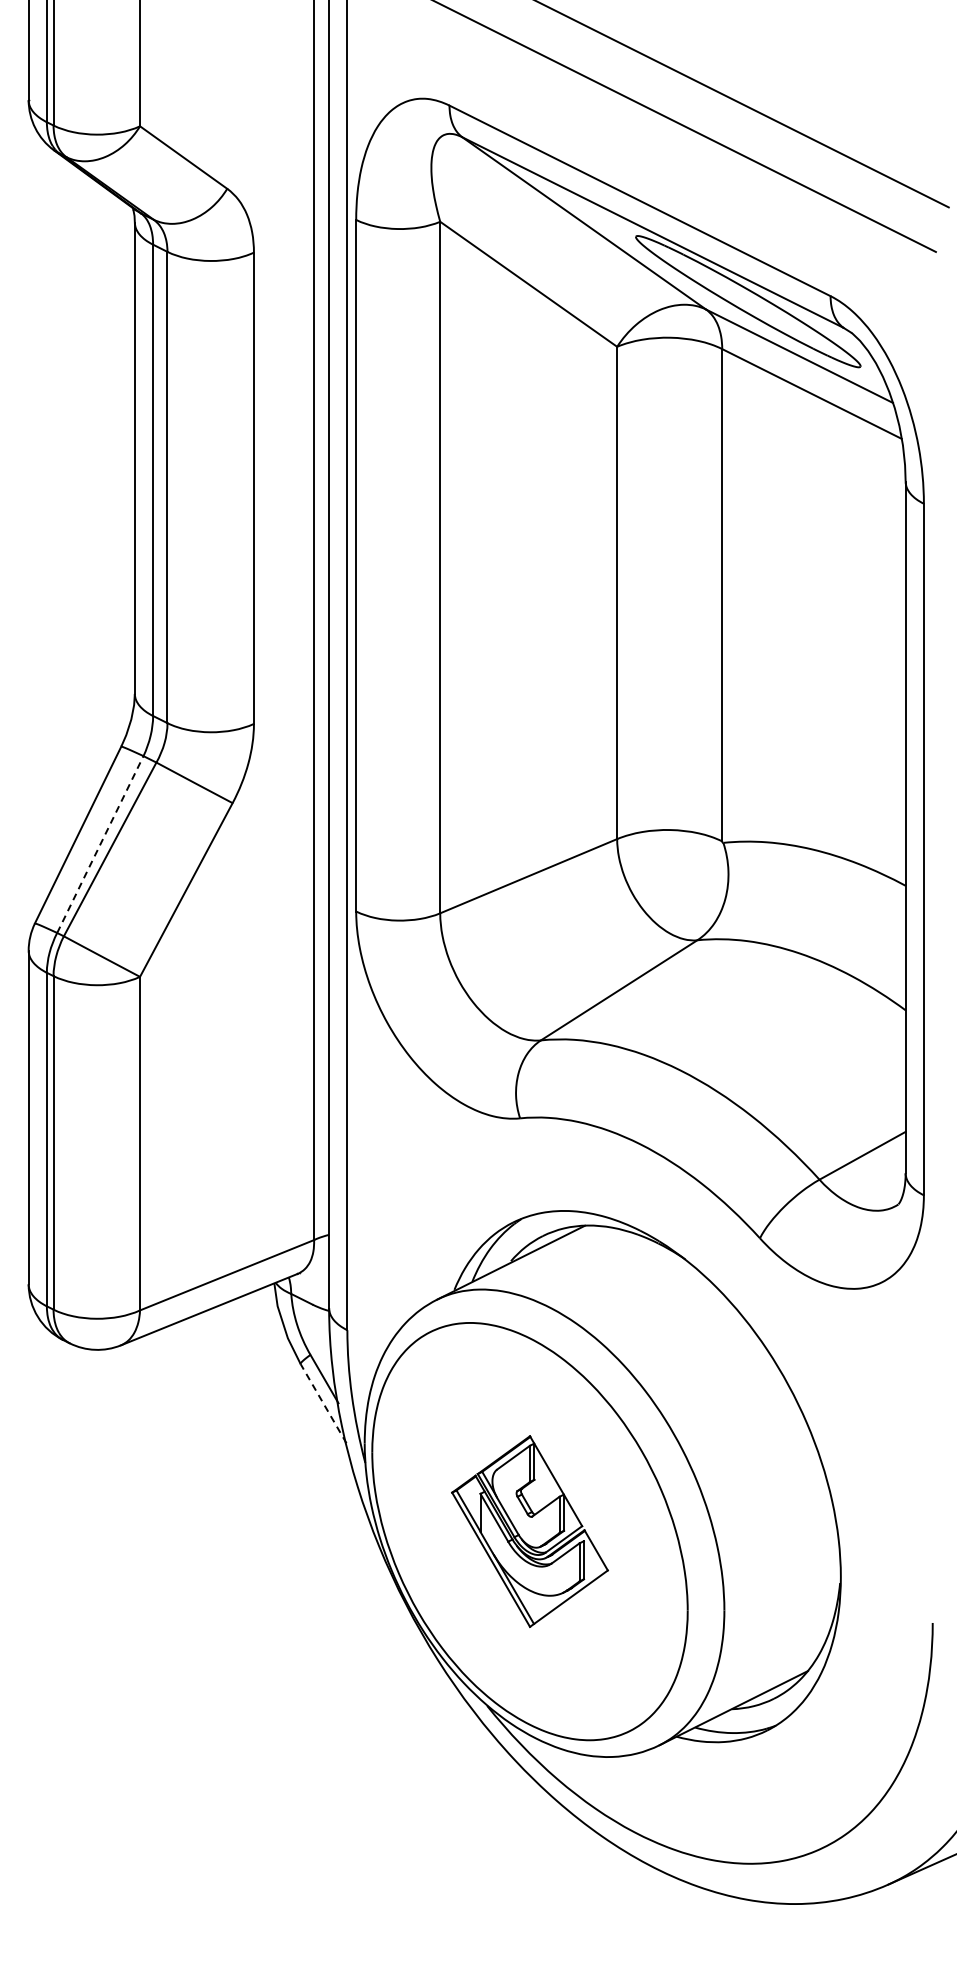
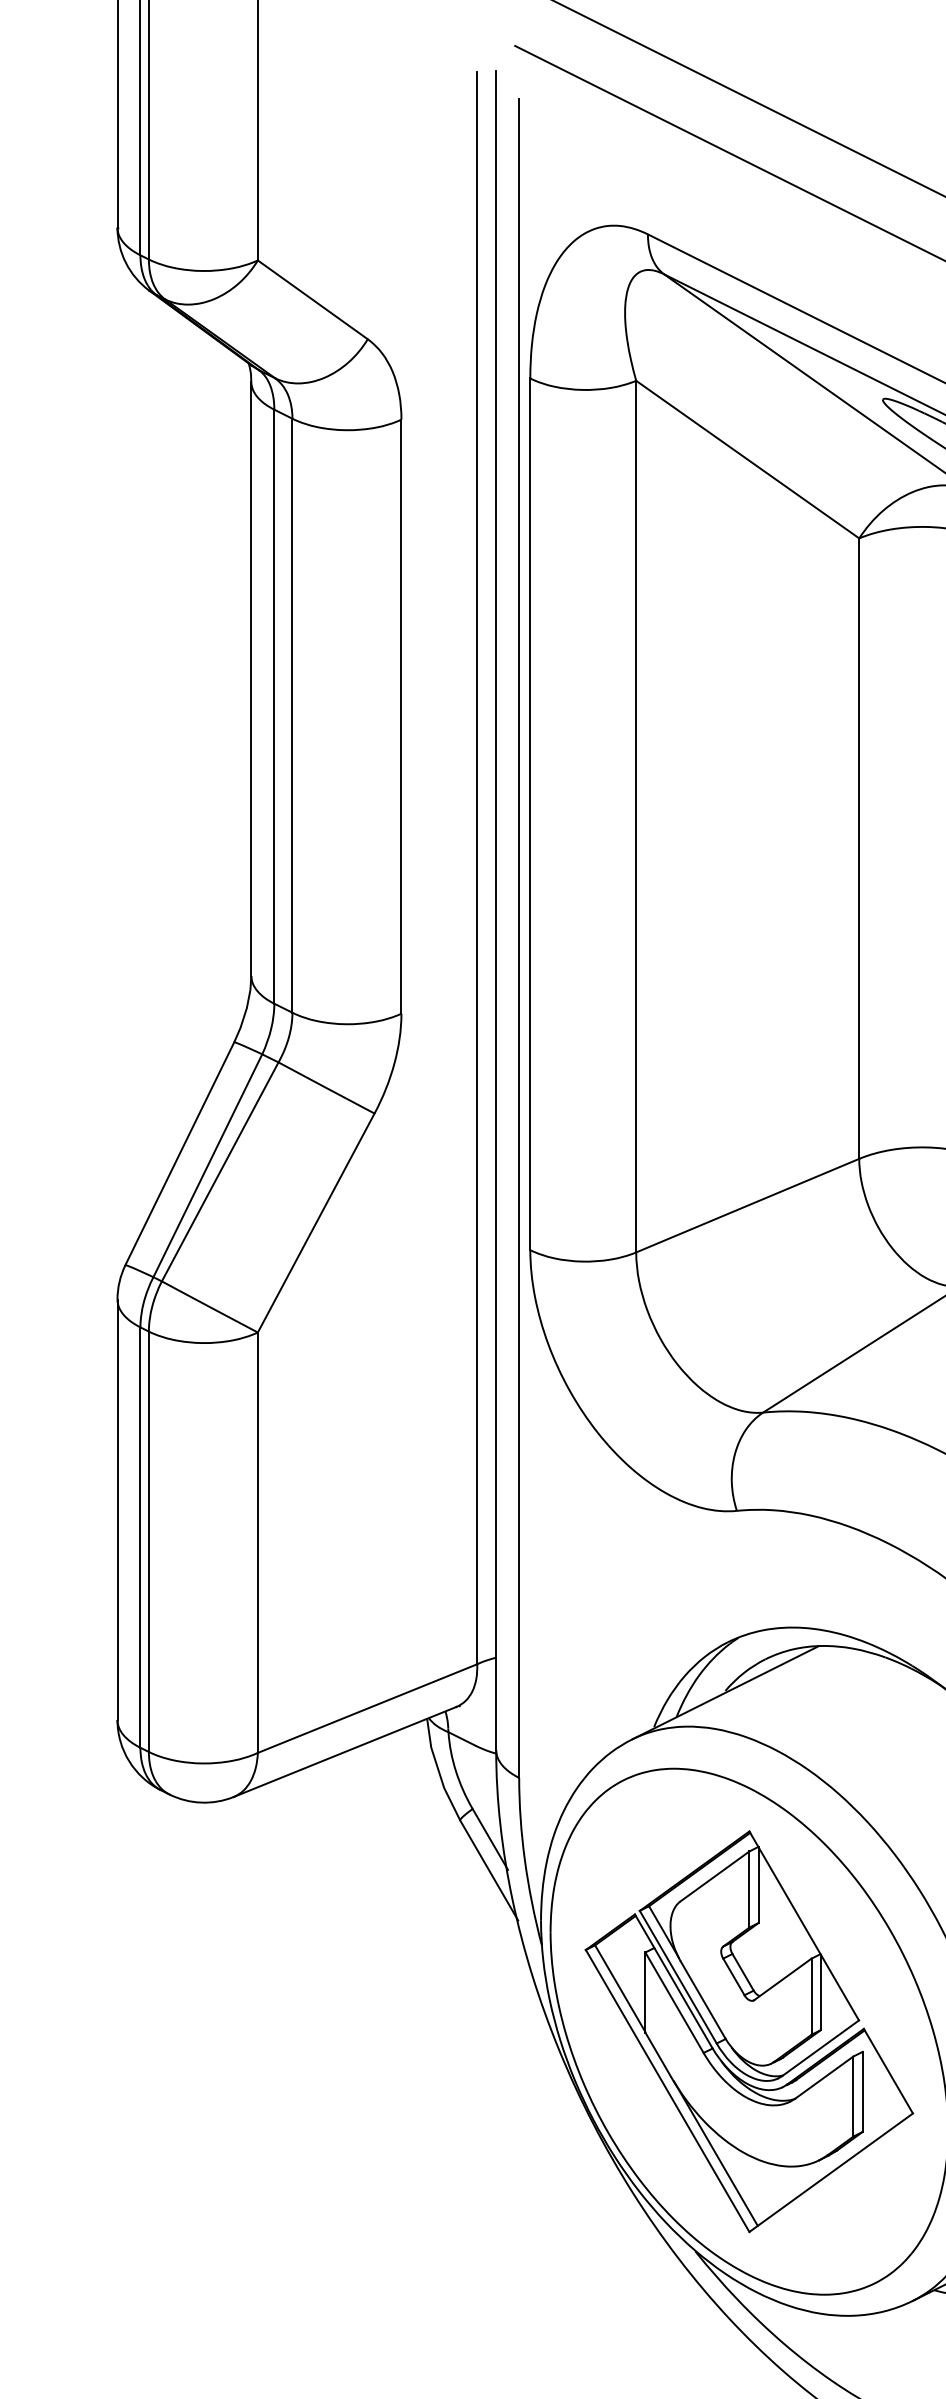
line: (100, 844) -> (208, 1165), dashed -> solid
line: (323, 1403) -> (489, 1870), dashed -> solid
part: (529, 1531) -> (748, 2031), size x1.67

